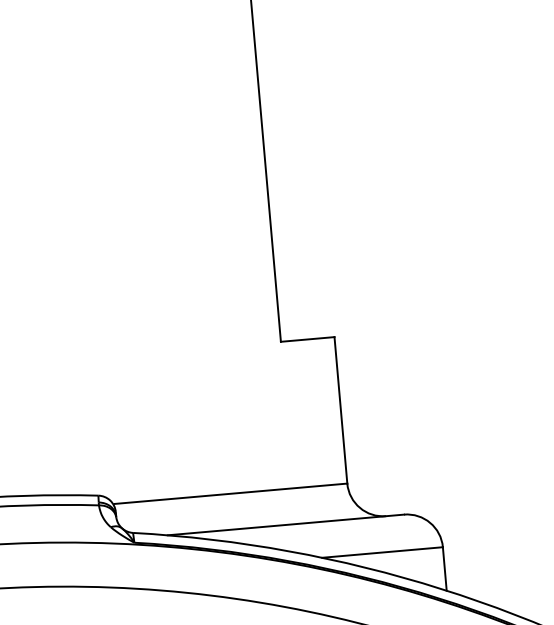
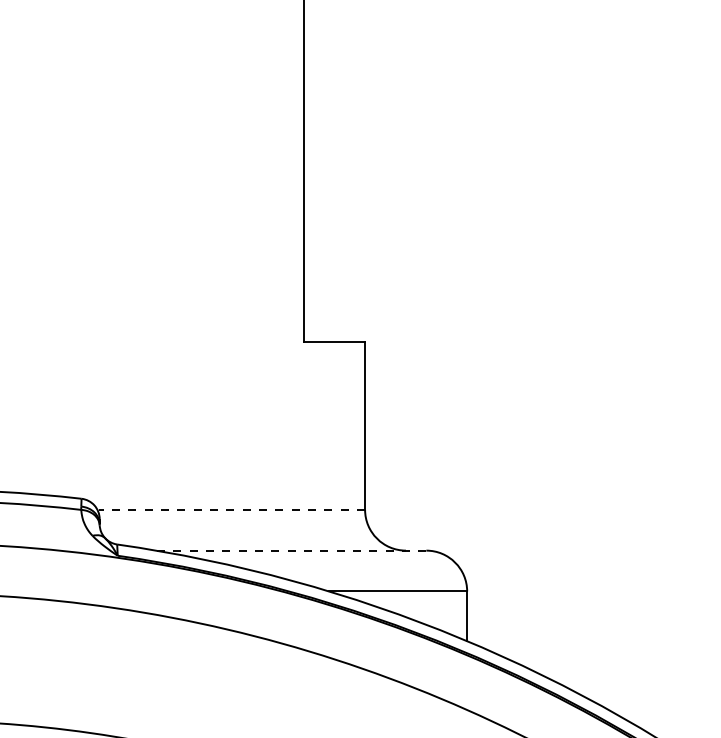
line: (230, 493) -> (231, 509), solid -> dashed
line: (285, 524) -> (290, 550), solid -> dashed

